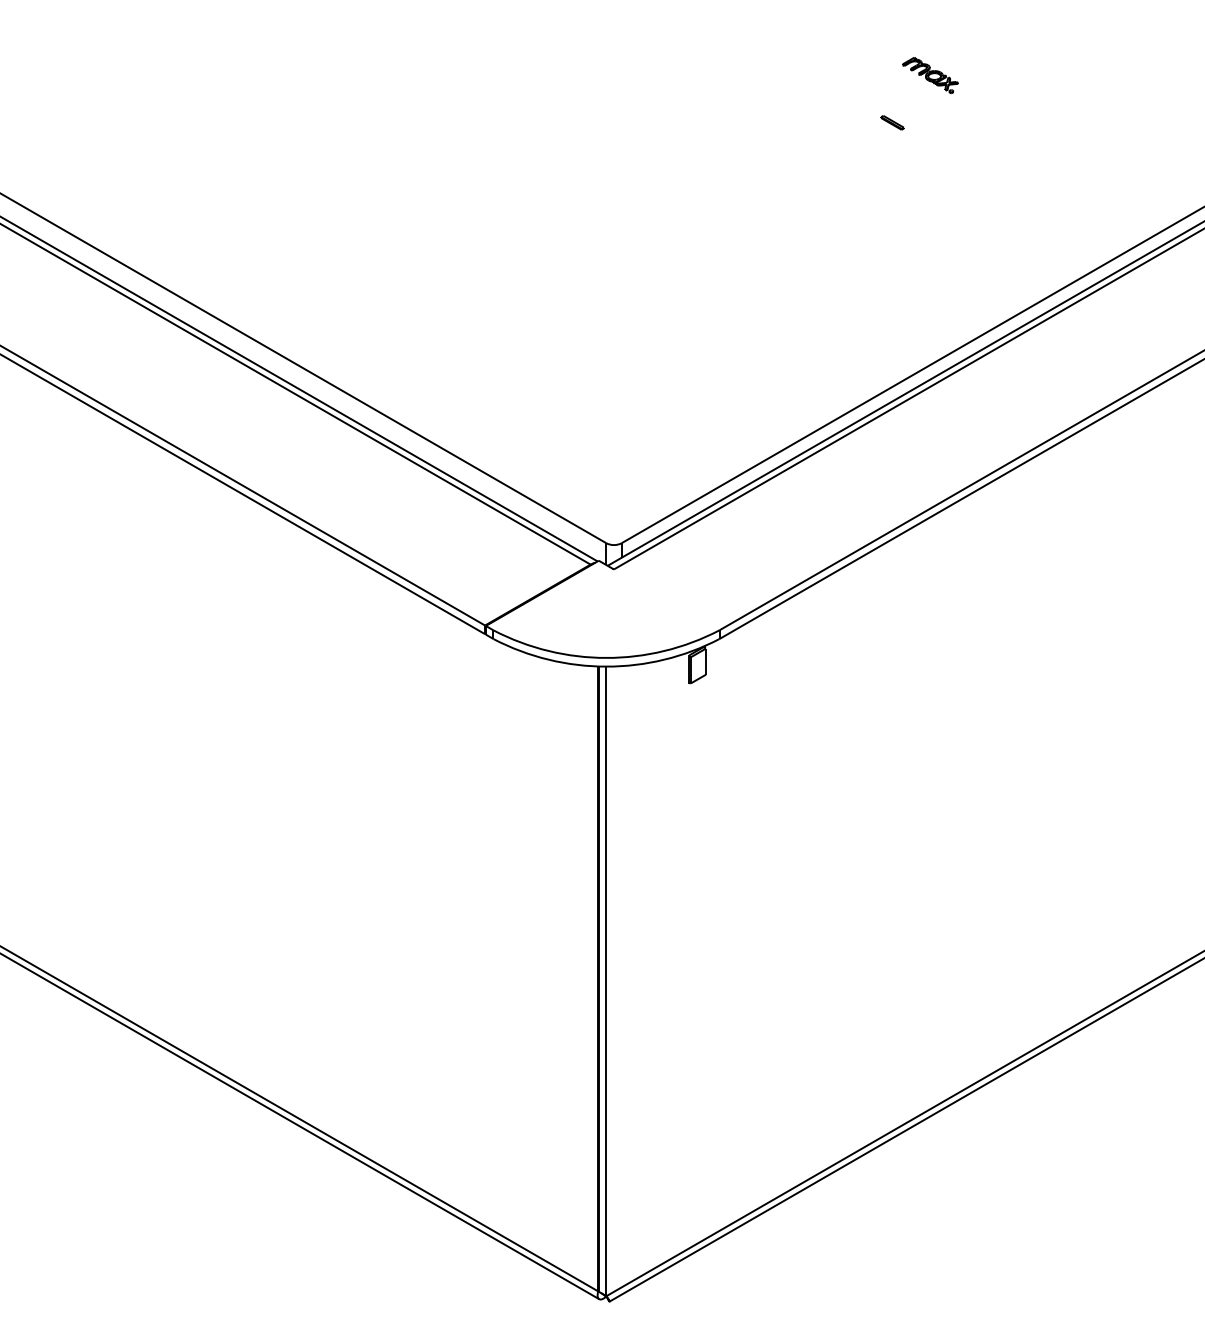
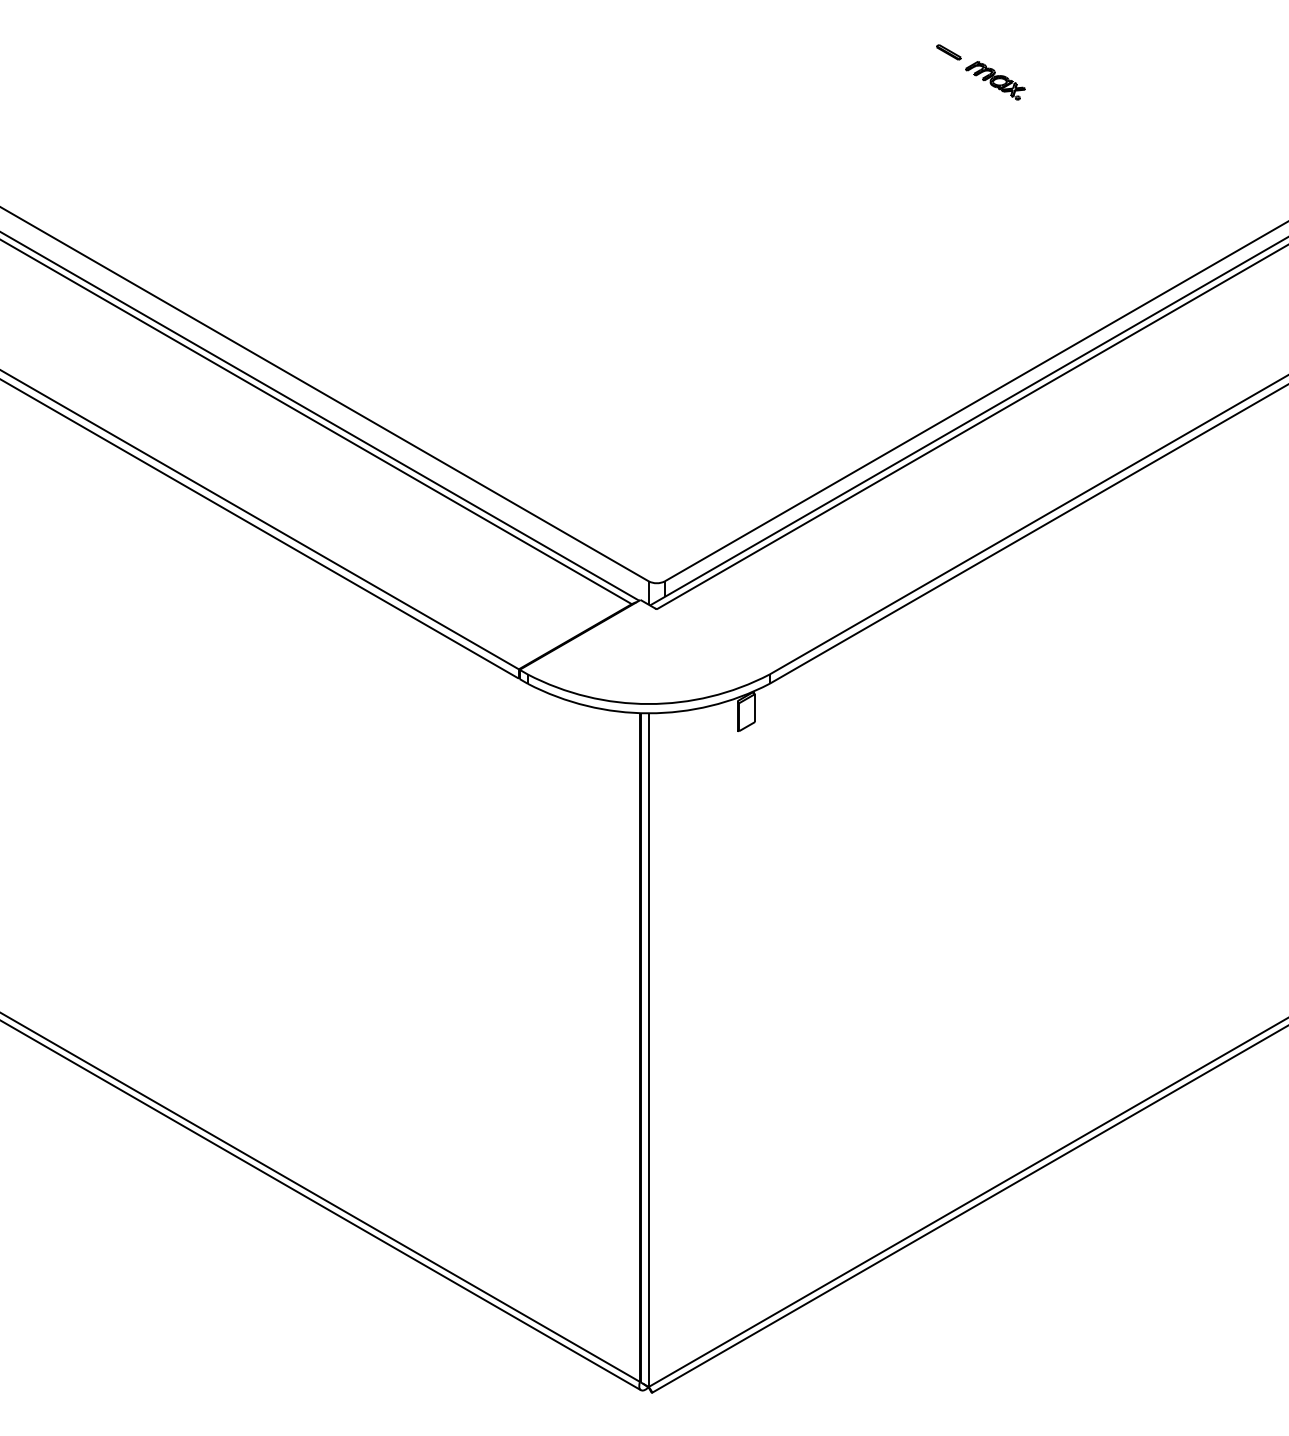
part: (892, 122) -> (948, 52), moved

